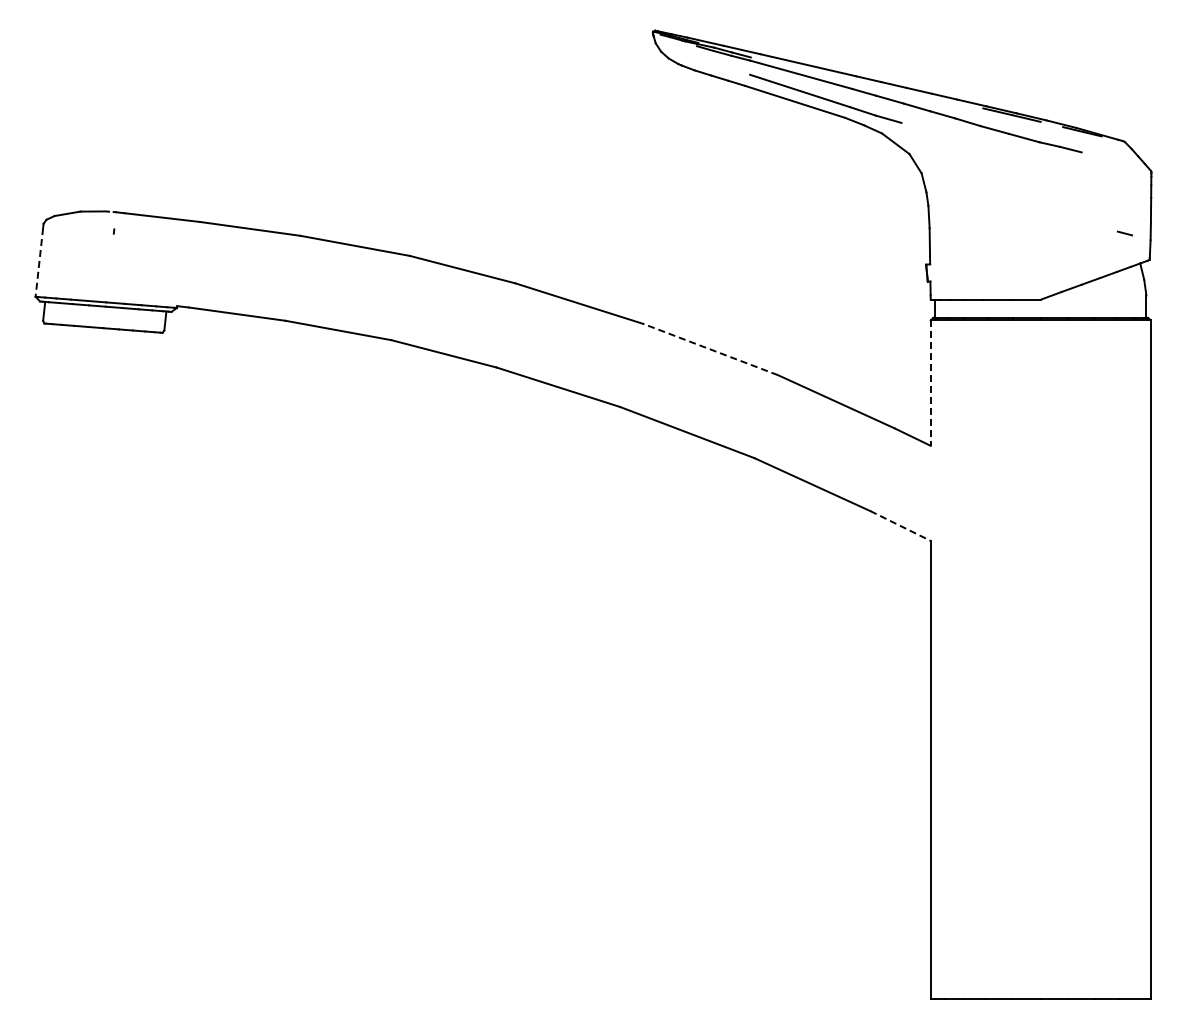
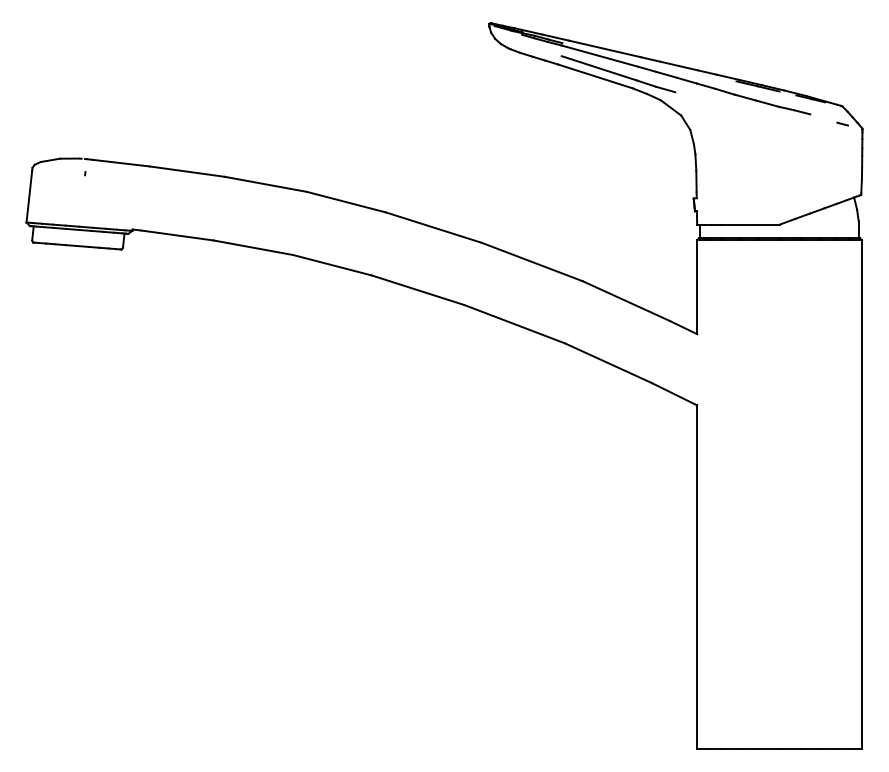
line: (1124, 233) -> (842, 124), moved
line: (39, 262) -> (29, 196), dashed -> solid
line: (710, 349) -> (532, 262), dashed -> solid
line: (930, 383) -> (696, 287), dashed -> solid
line: (900, 525) -> (674, 393), dashed -> solid

